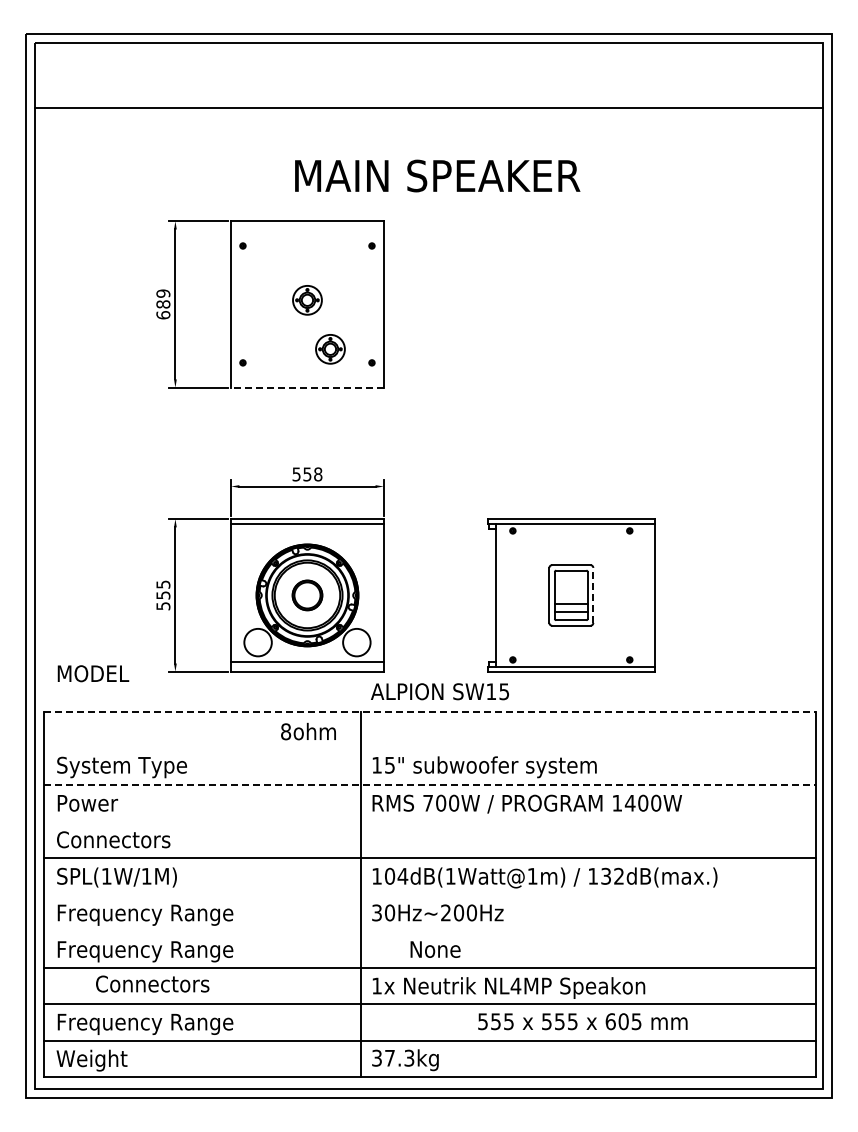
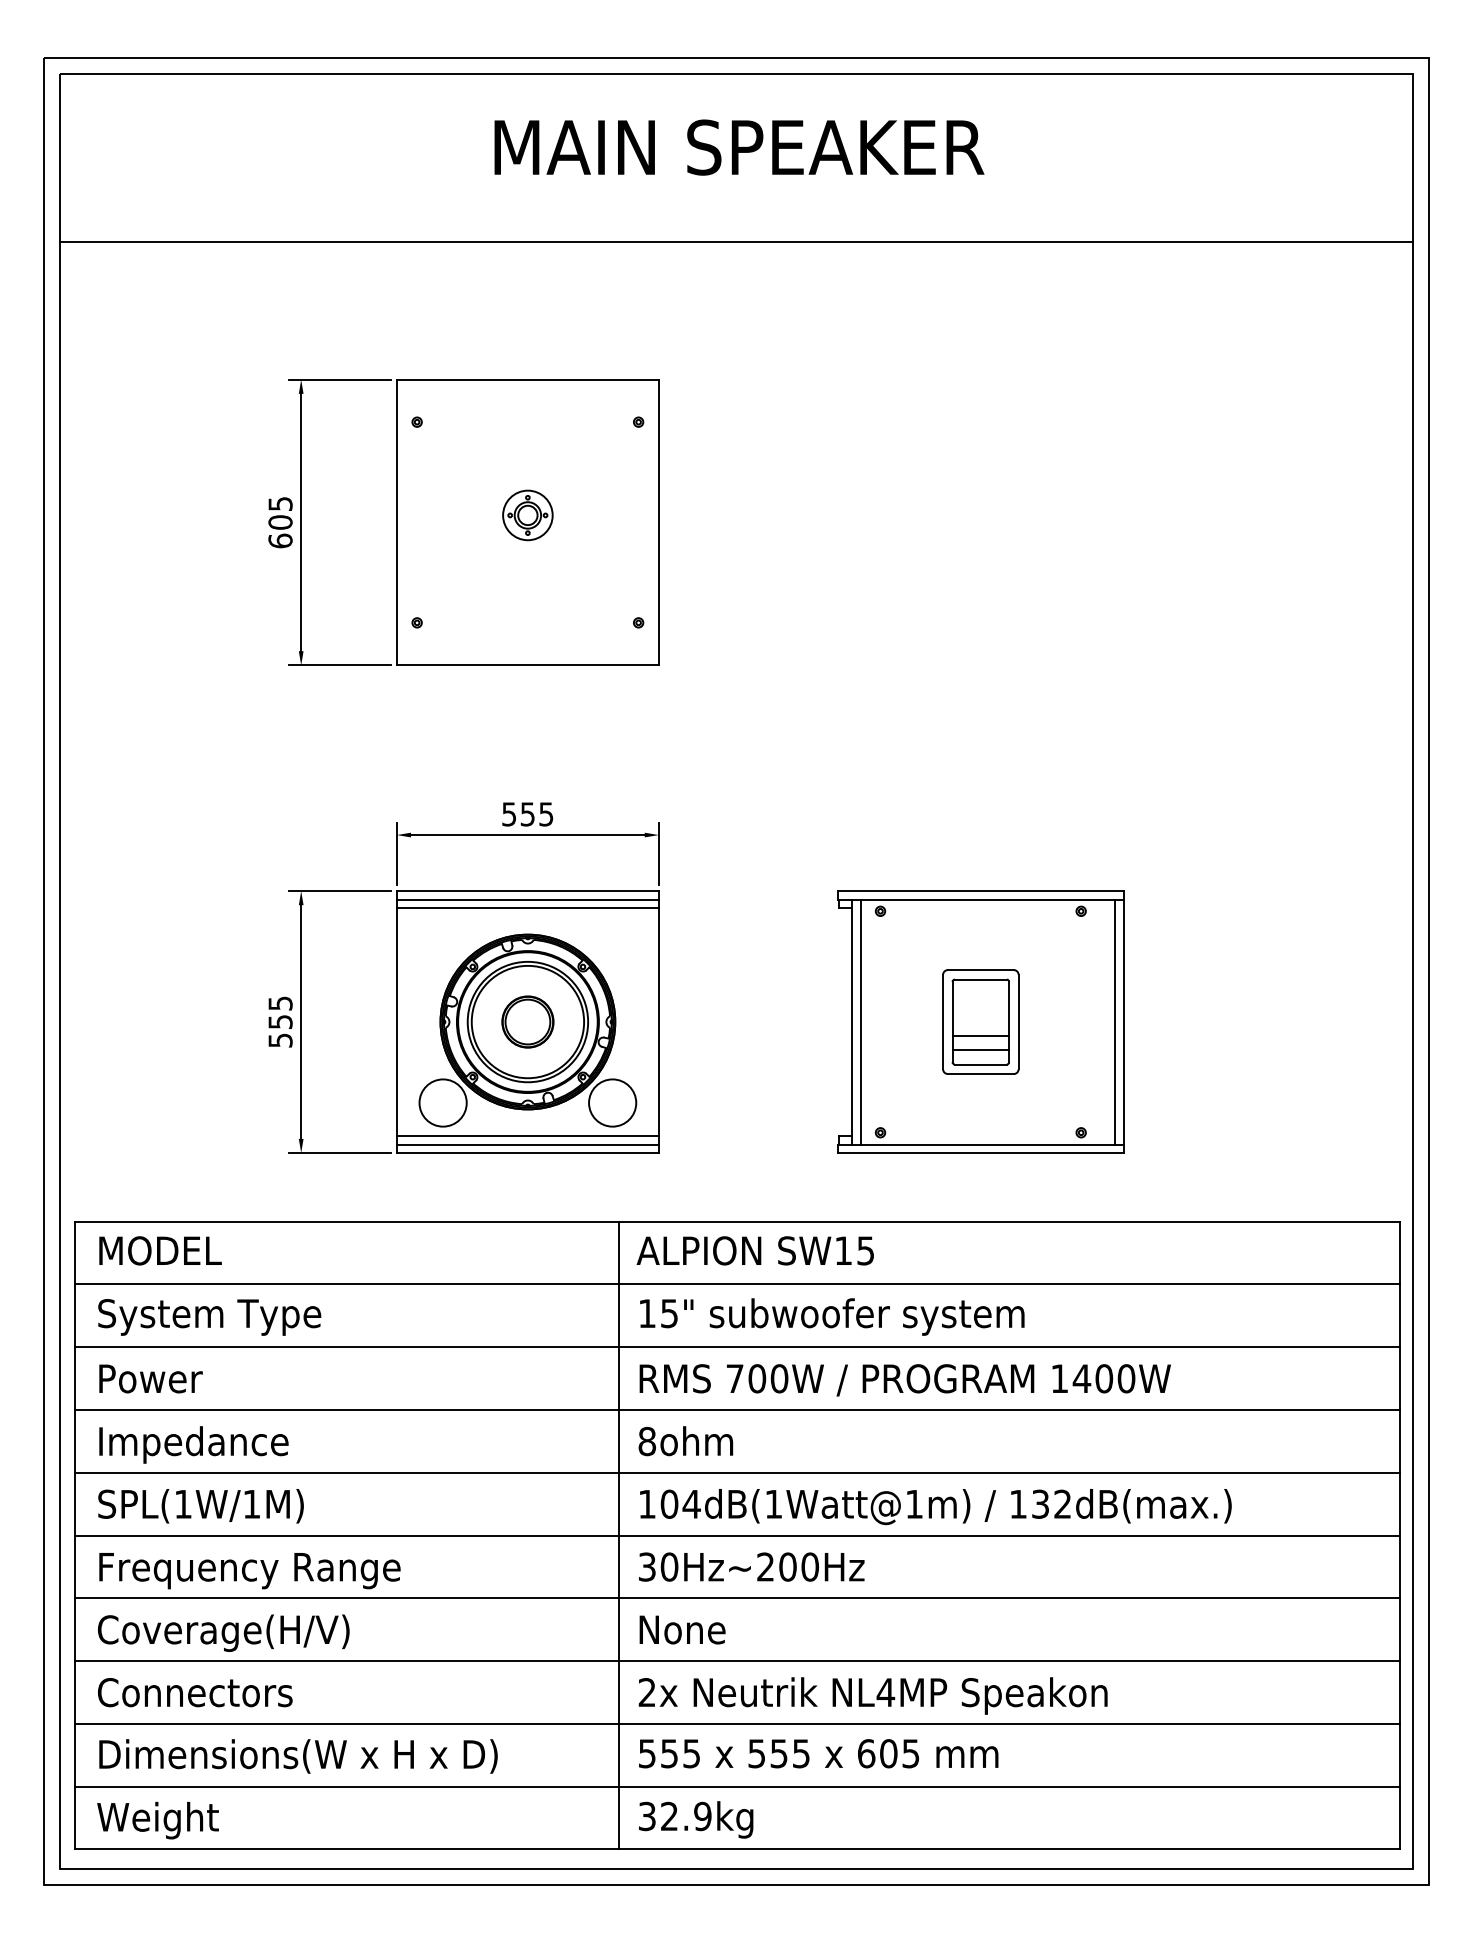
line: (428, 107) -> (735, 241), moved
text: (437, 175) -> (739, 146), moved
text: (163, 298) -> (280, 512), 689 -> 605
part: (330, 349) -> (567, 599), removed
line: (306, 387) -> (526, 665), dashed -> solid
text: (318, 474) -> (546, 814), 558 -> 555
line: (307, 529) -> (527, 908), added
line: (501, 595) -> (860, 1022), added
line: (593, 595) -> (1018, 1022), dashed -> solid
line: (649, 595) -> (1115, 1022), added
line: (307, 666) -> (527, 1144), added
text: (93, 673) -> (160, 1250), moved
text: (439, 691) -> (754, 1250), moved
line: (430, 711) -> (739, 1221), dashed -> solid
text: (308, 731) -> (685, 1440), moved
line: (429, 748) -> (737, 1284), added
line: (430, 784) -> (739, 1346), dashed -> solid
line: (429, 821) -> (737, 1410), added
text: (113, 841) -> (194, 1444), Connectors -> Impedance
line: (429, 894) -> (737, 1535), added
line: (429, 931) -> (737, 1598), added
text: (435, 949) -> (682, 1629), moved
text: (145, 951) -> (249, 1633), Frequency Range -> Coverage(H/V)
text: (152, 983) -> (194, 1691), moved
text: (376, 985) -> (646, 1691), 1x -> 2x
text: (582, 1021) -> (818, 1753), moved
text: (174, 1023) -> (299, 1756), Frequency Range -> Dimensions(W x H x D)
text: (399, 1057) -> (685, 1815), 37.3kg -> 32.9kg

